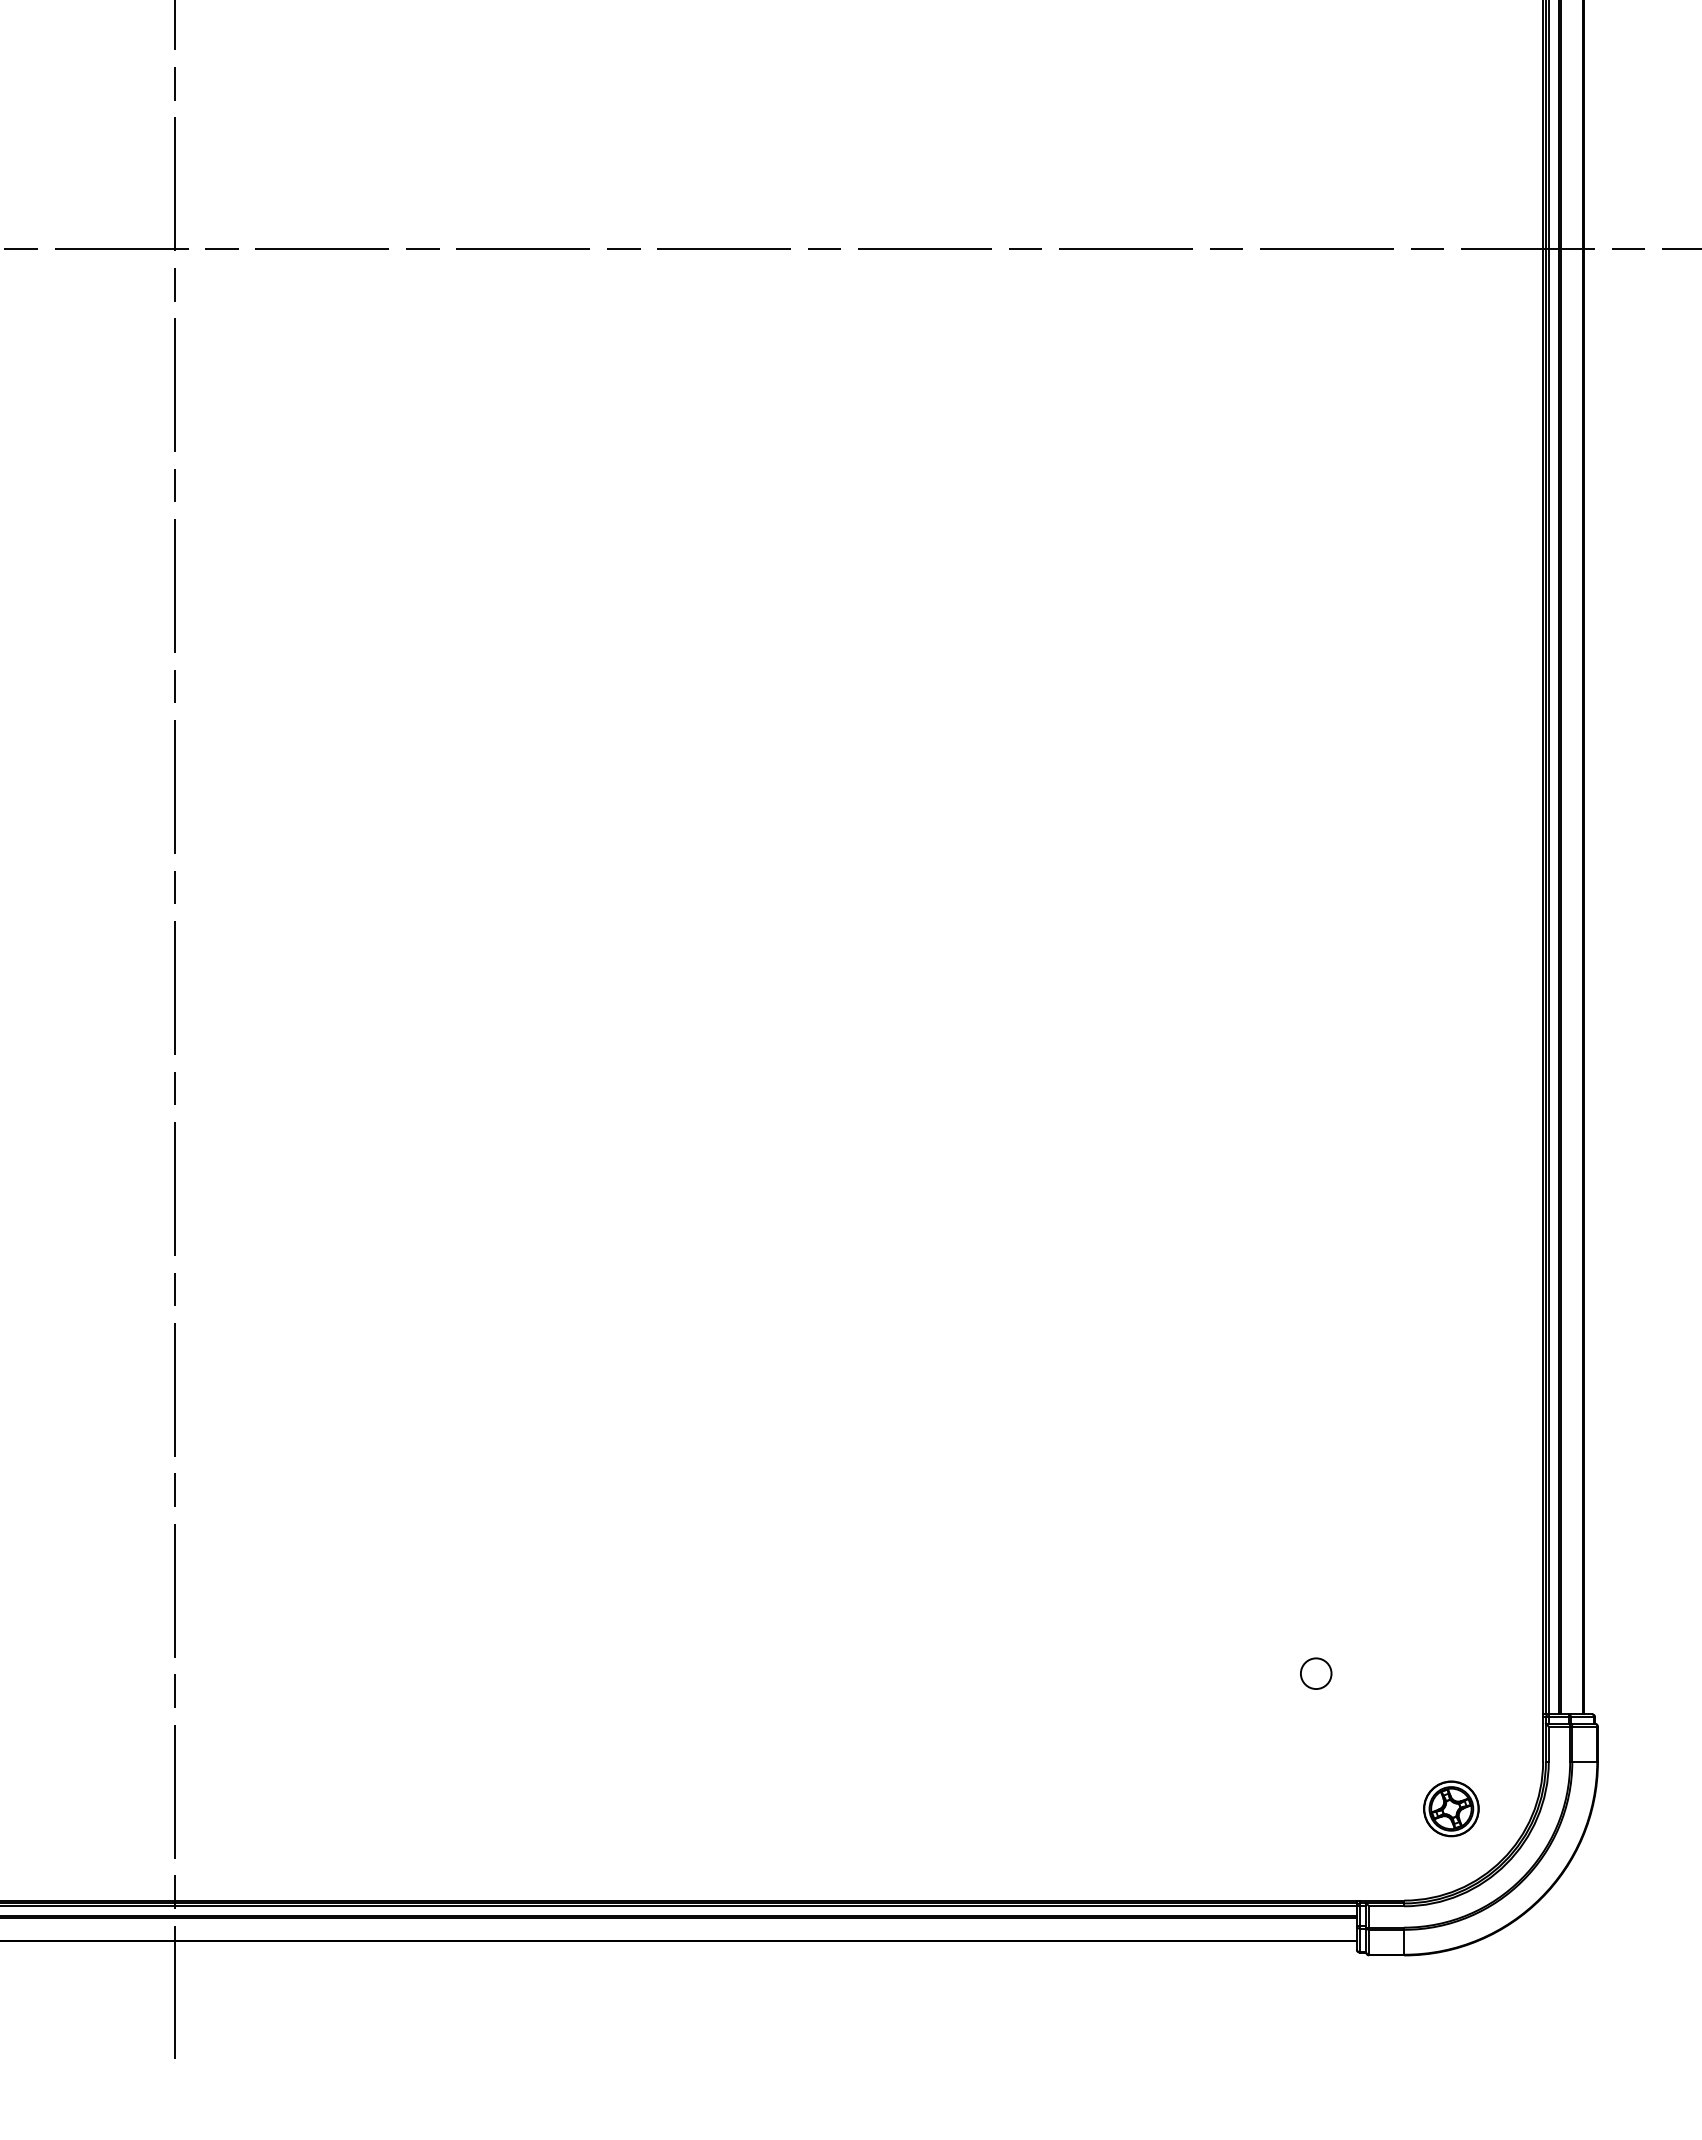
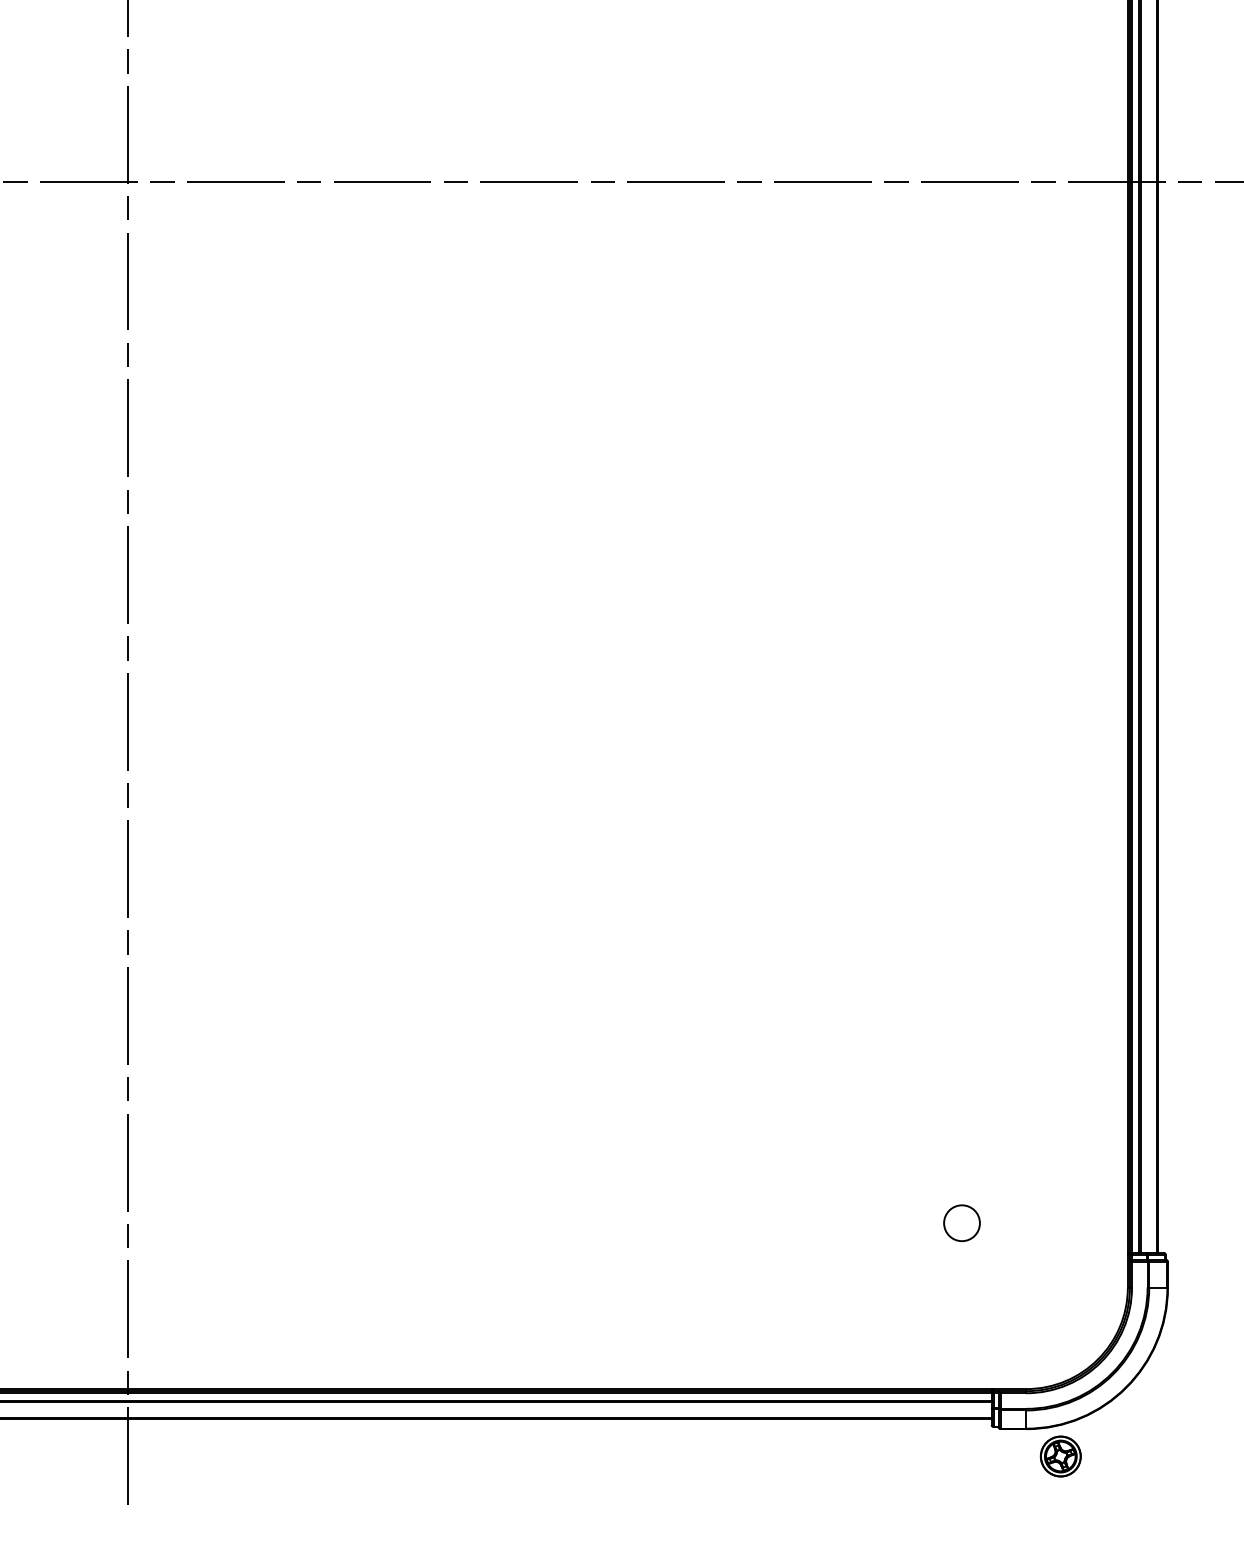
circle: (1315, 1673) -> (961, 1223), size x1.6
part: (1451, 1808) -> (1060, 1456), moved

